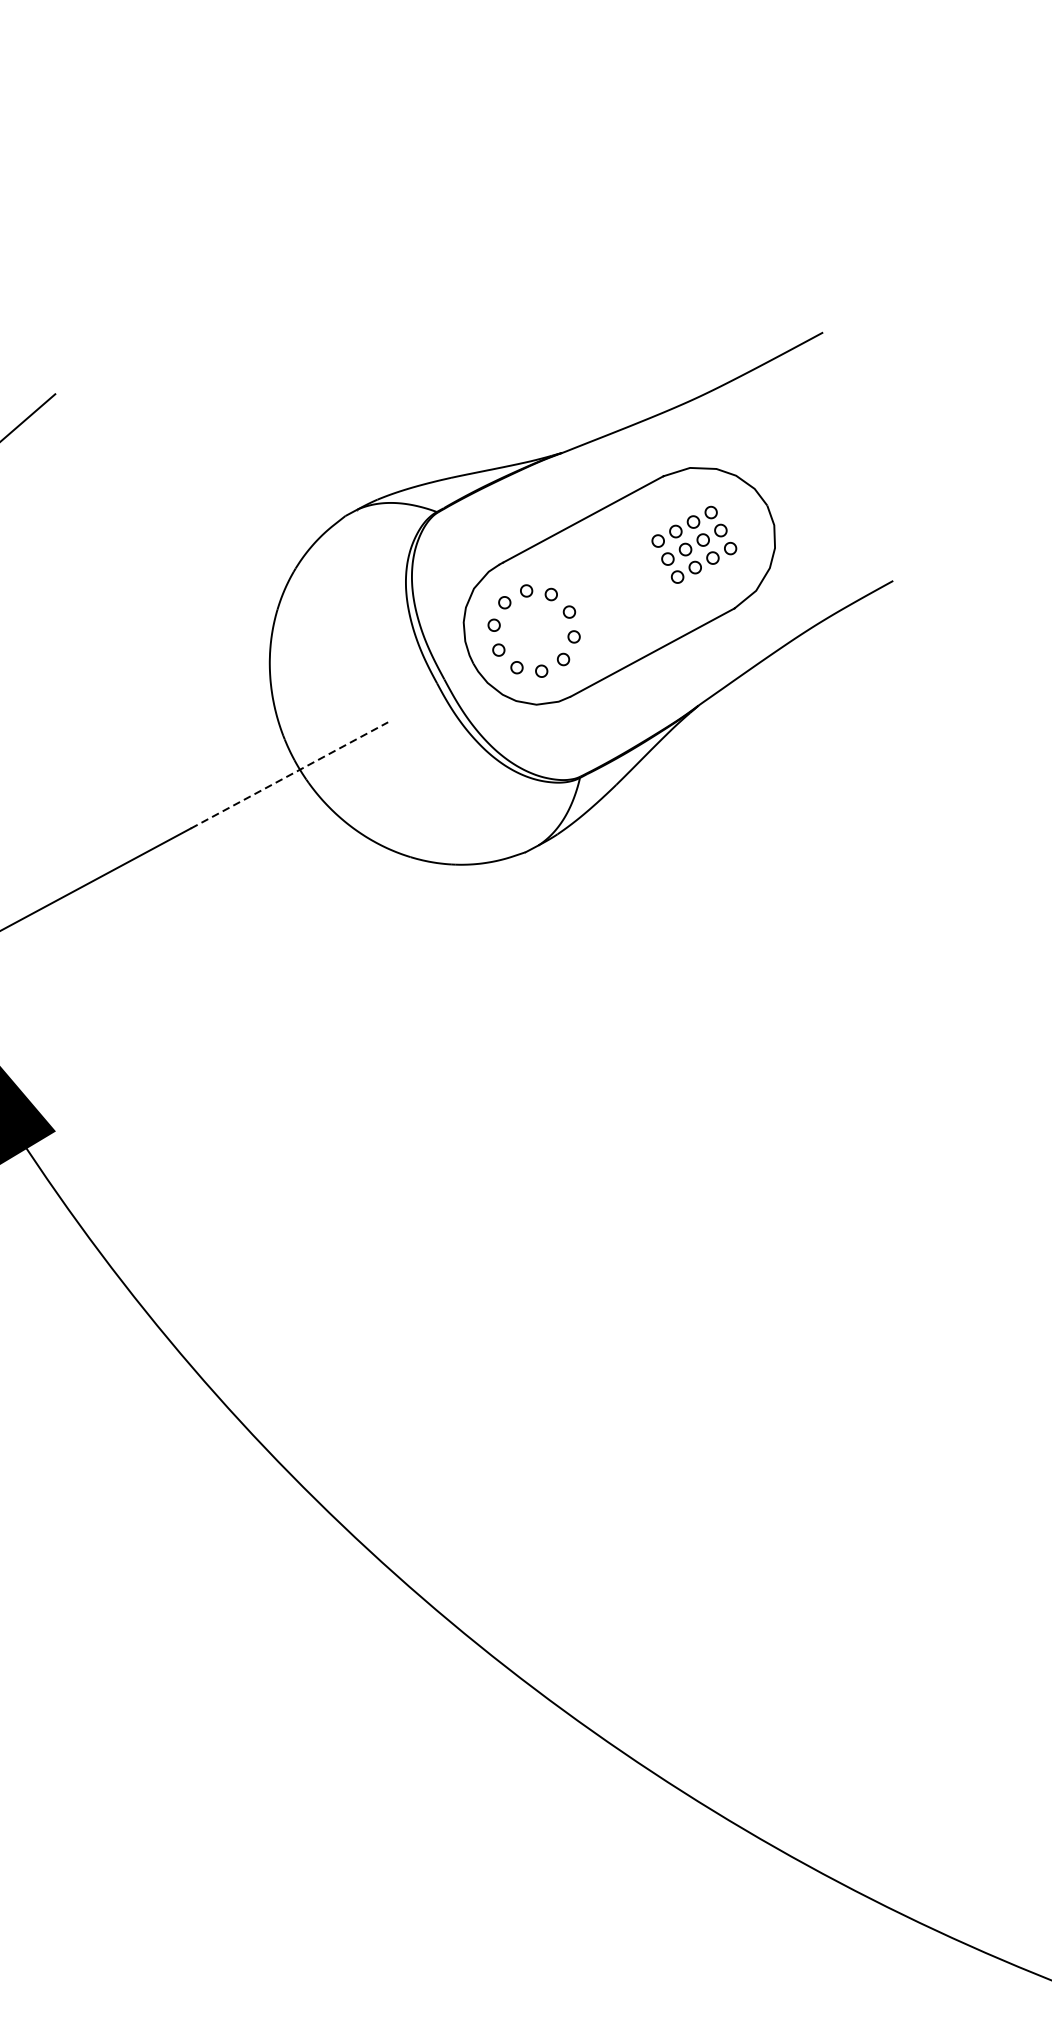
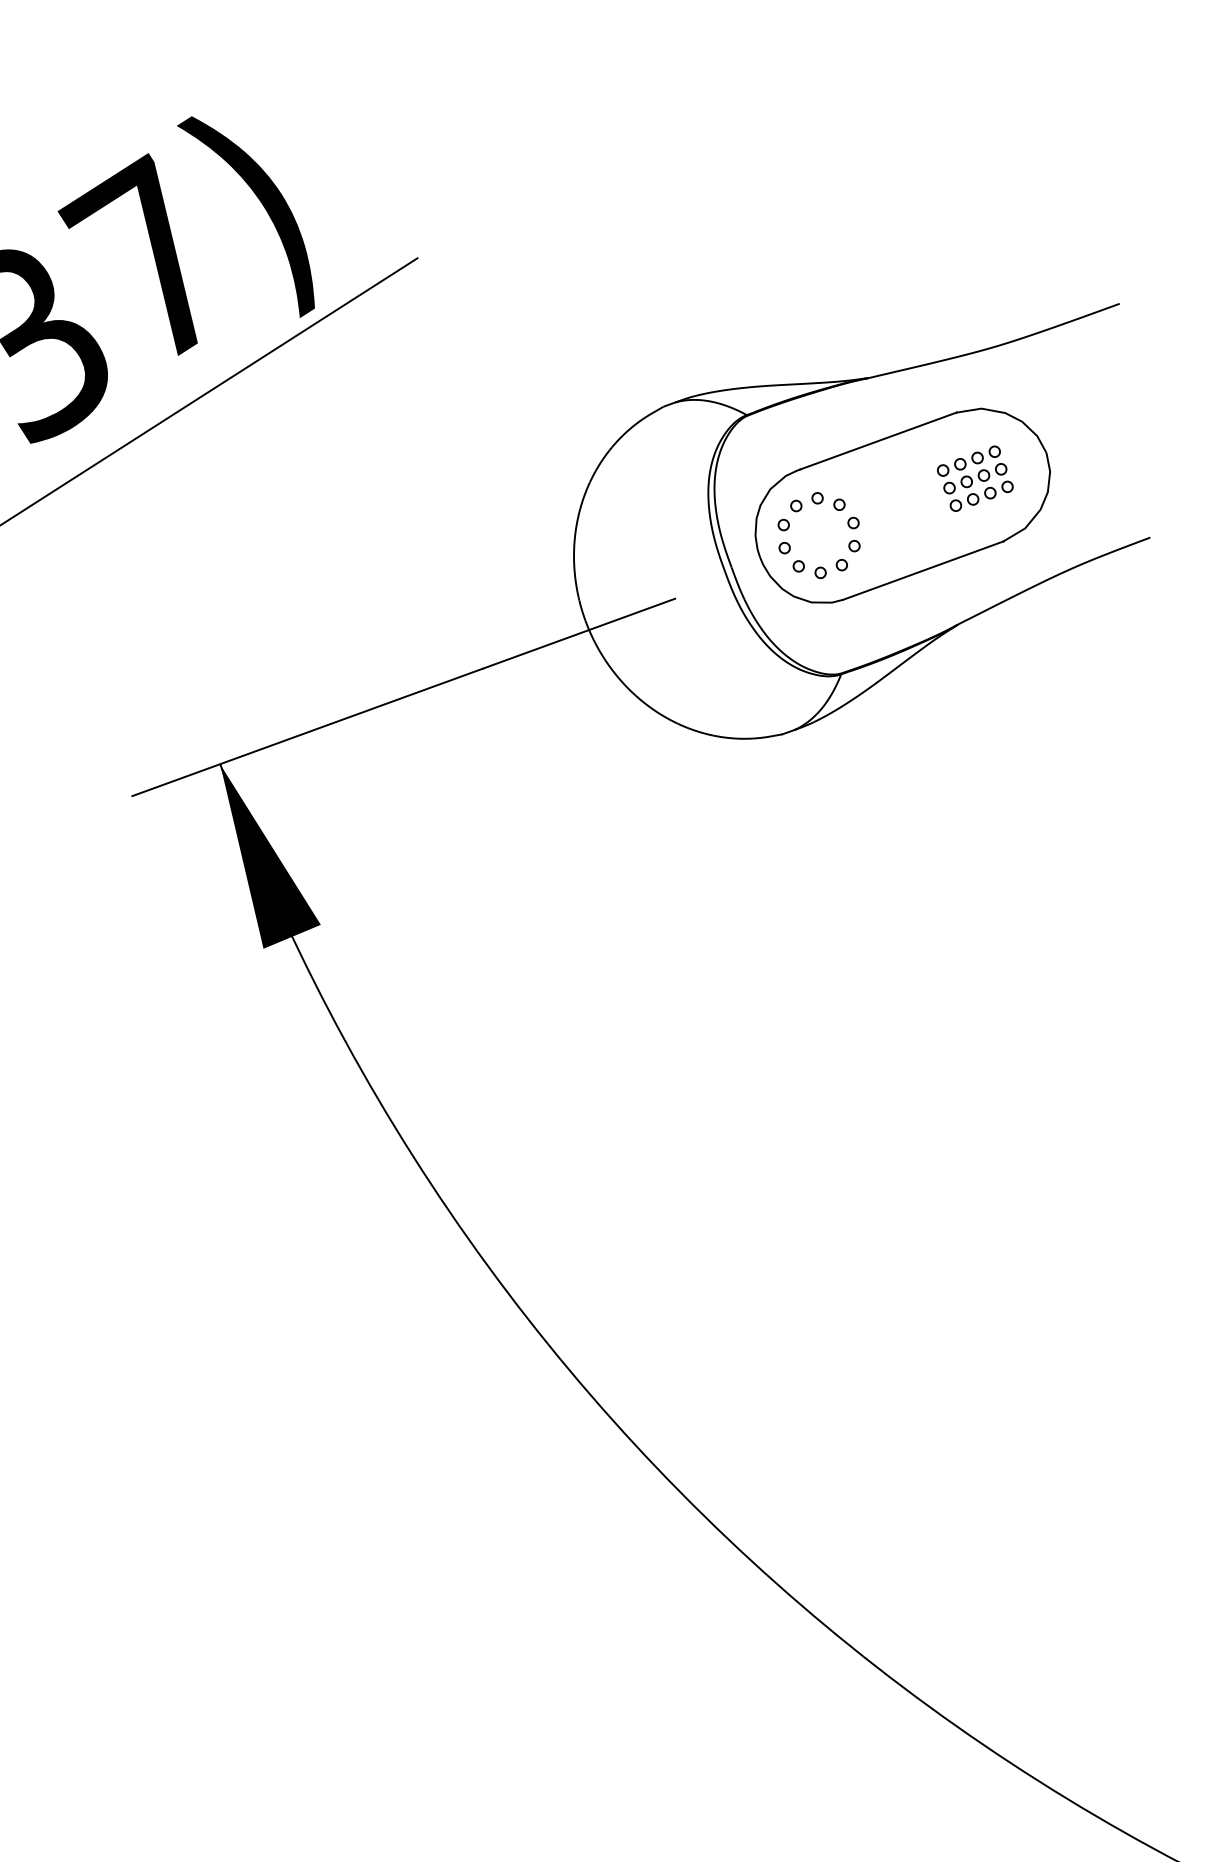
line: (290, 775) -> (579, 633), dashed -> solid

